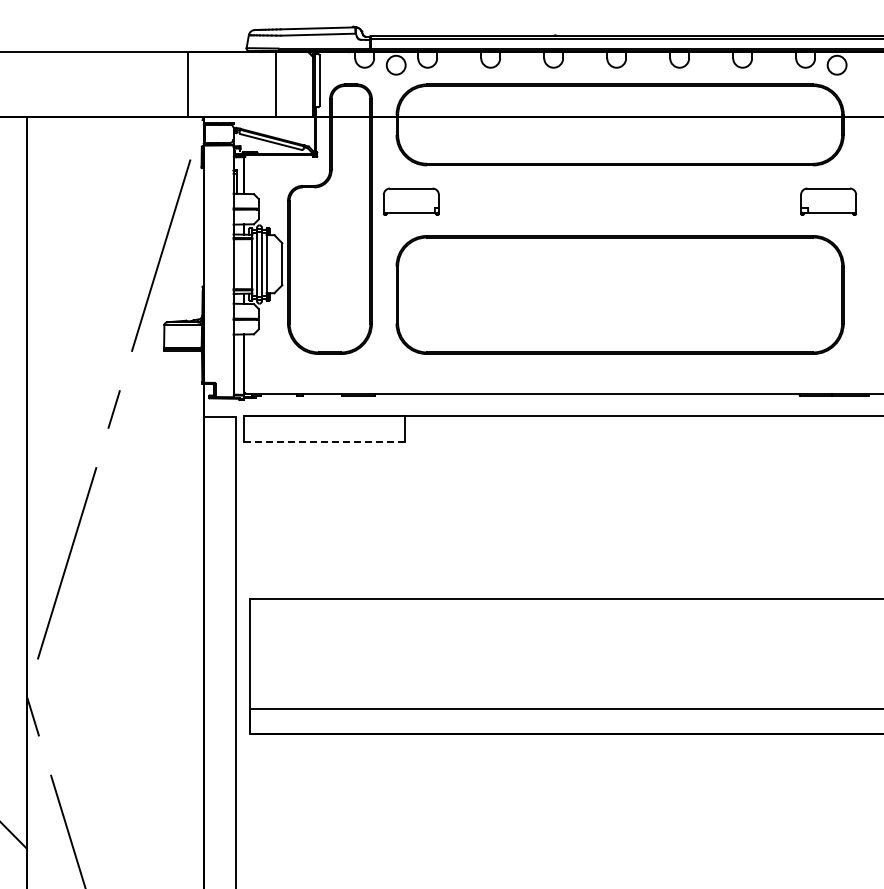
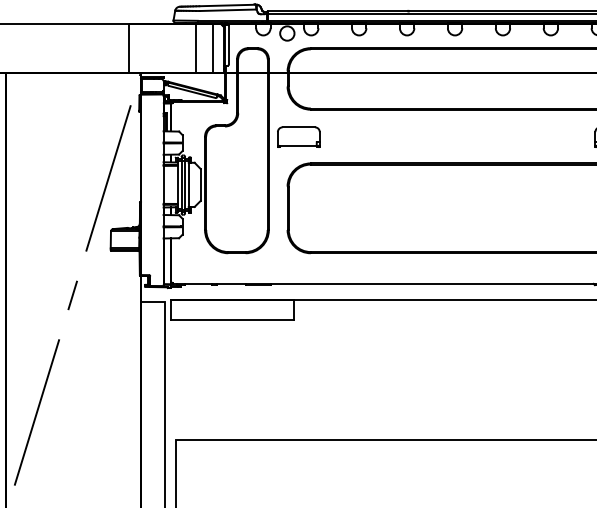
line: (298, 84) -> (212, 48), added
line: (324, 441) -> (232, 319), dashed -> solid

